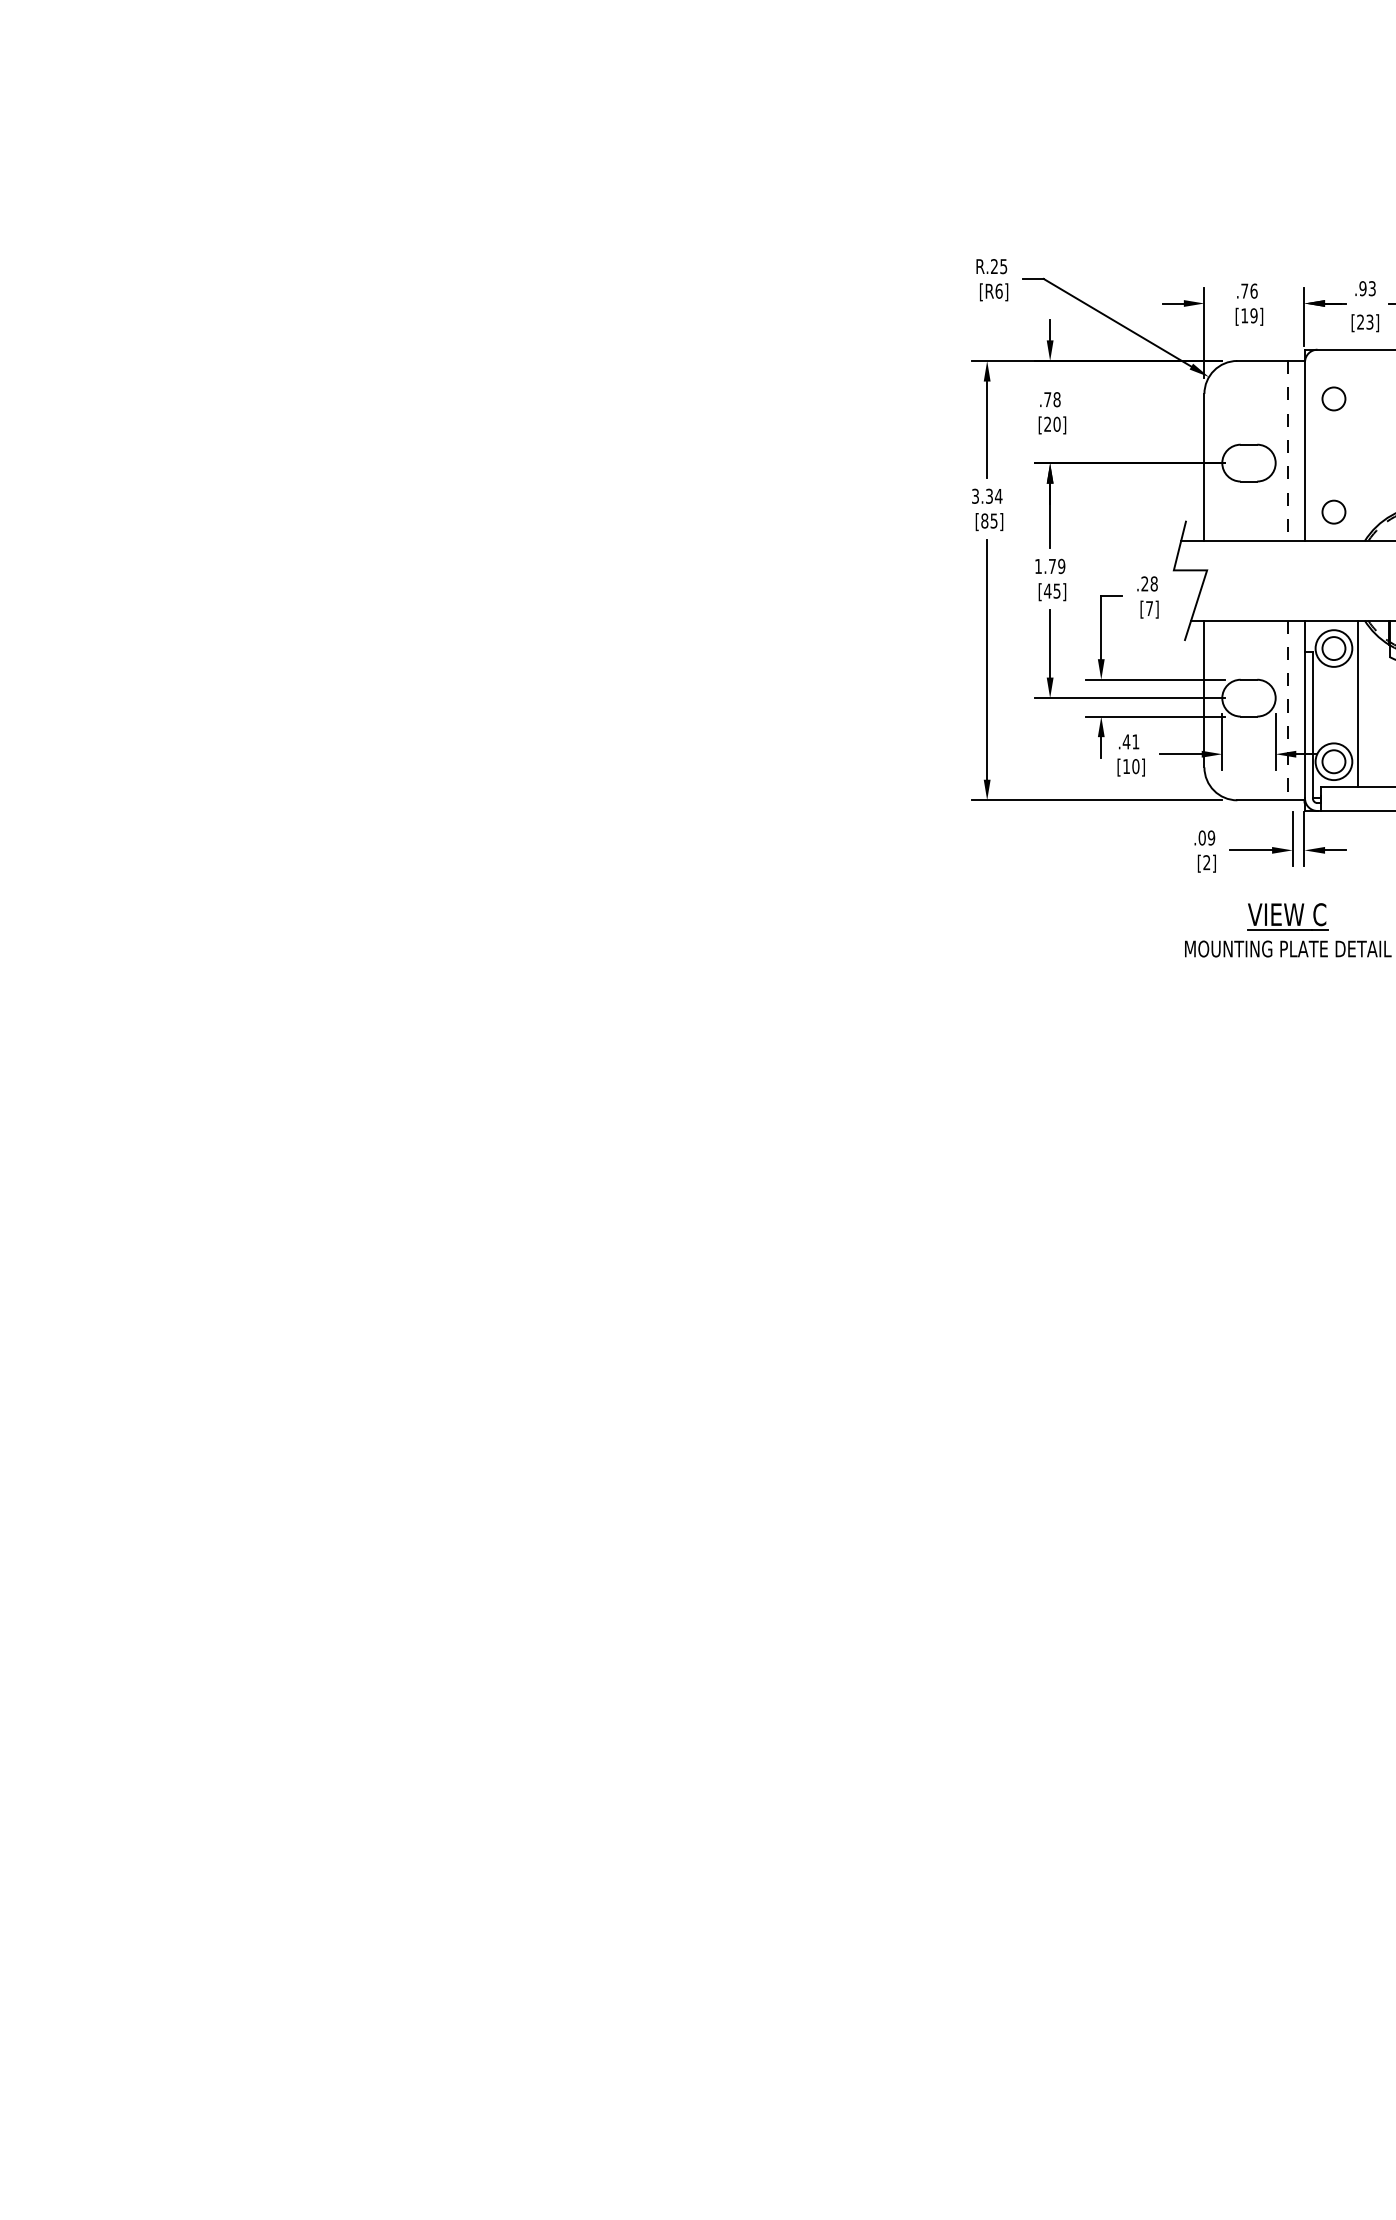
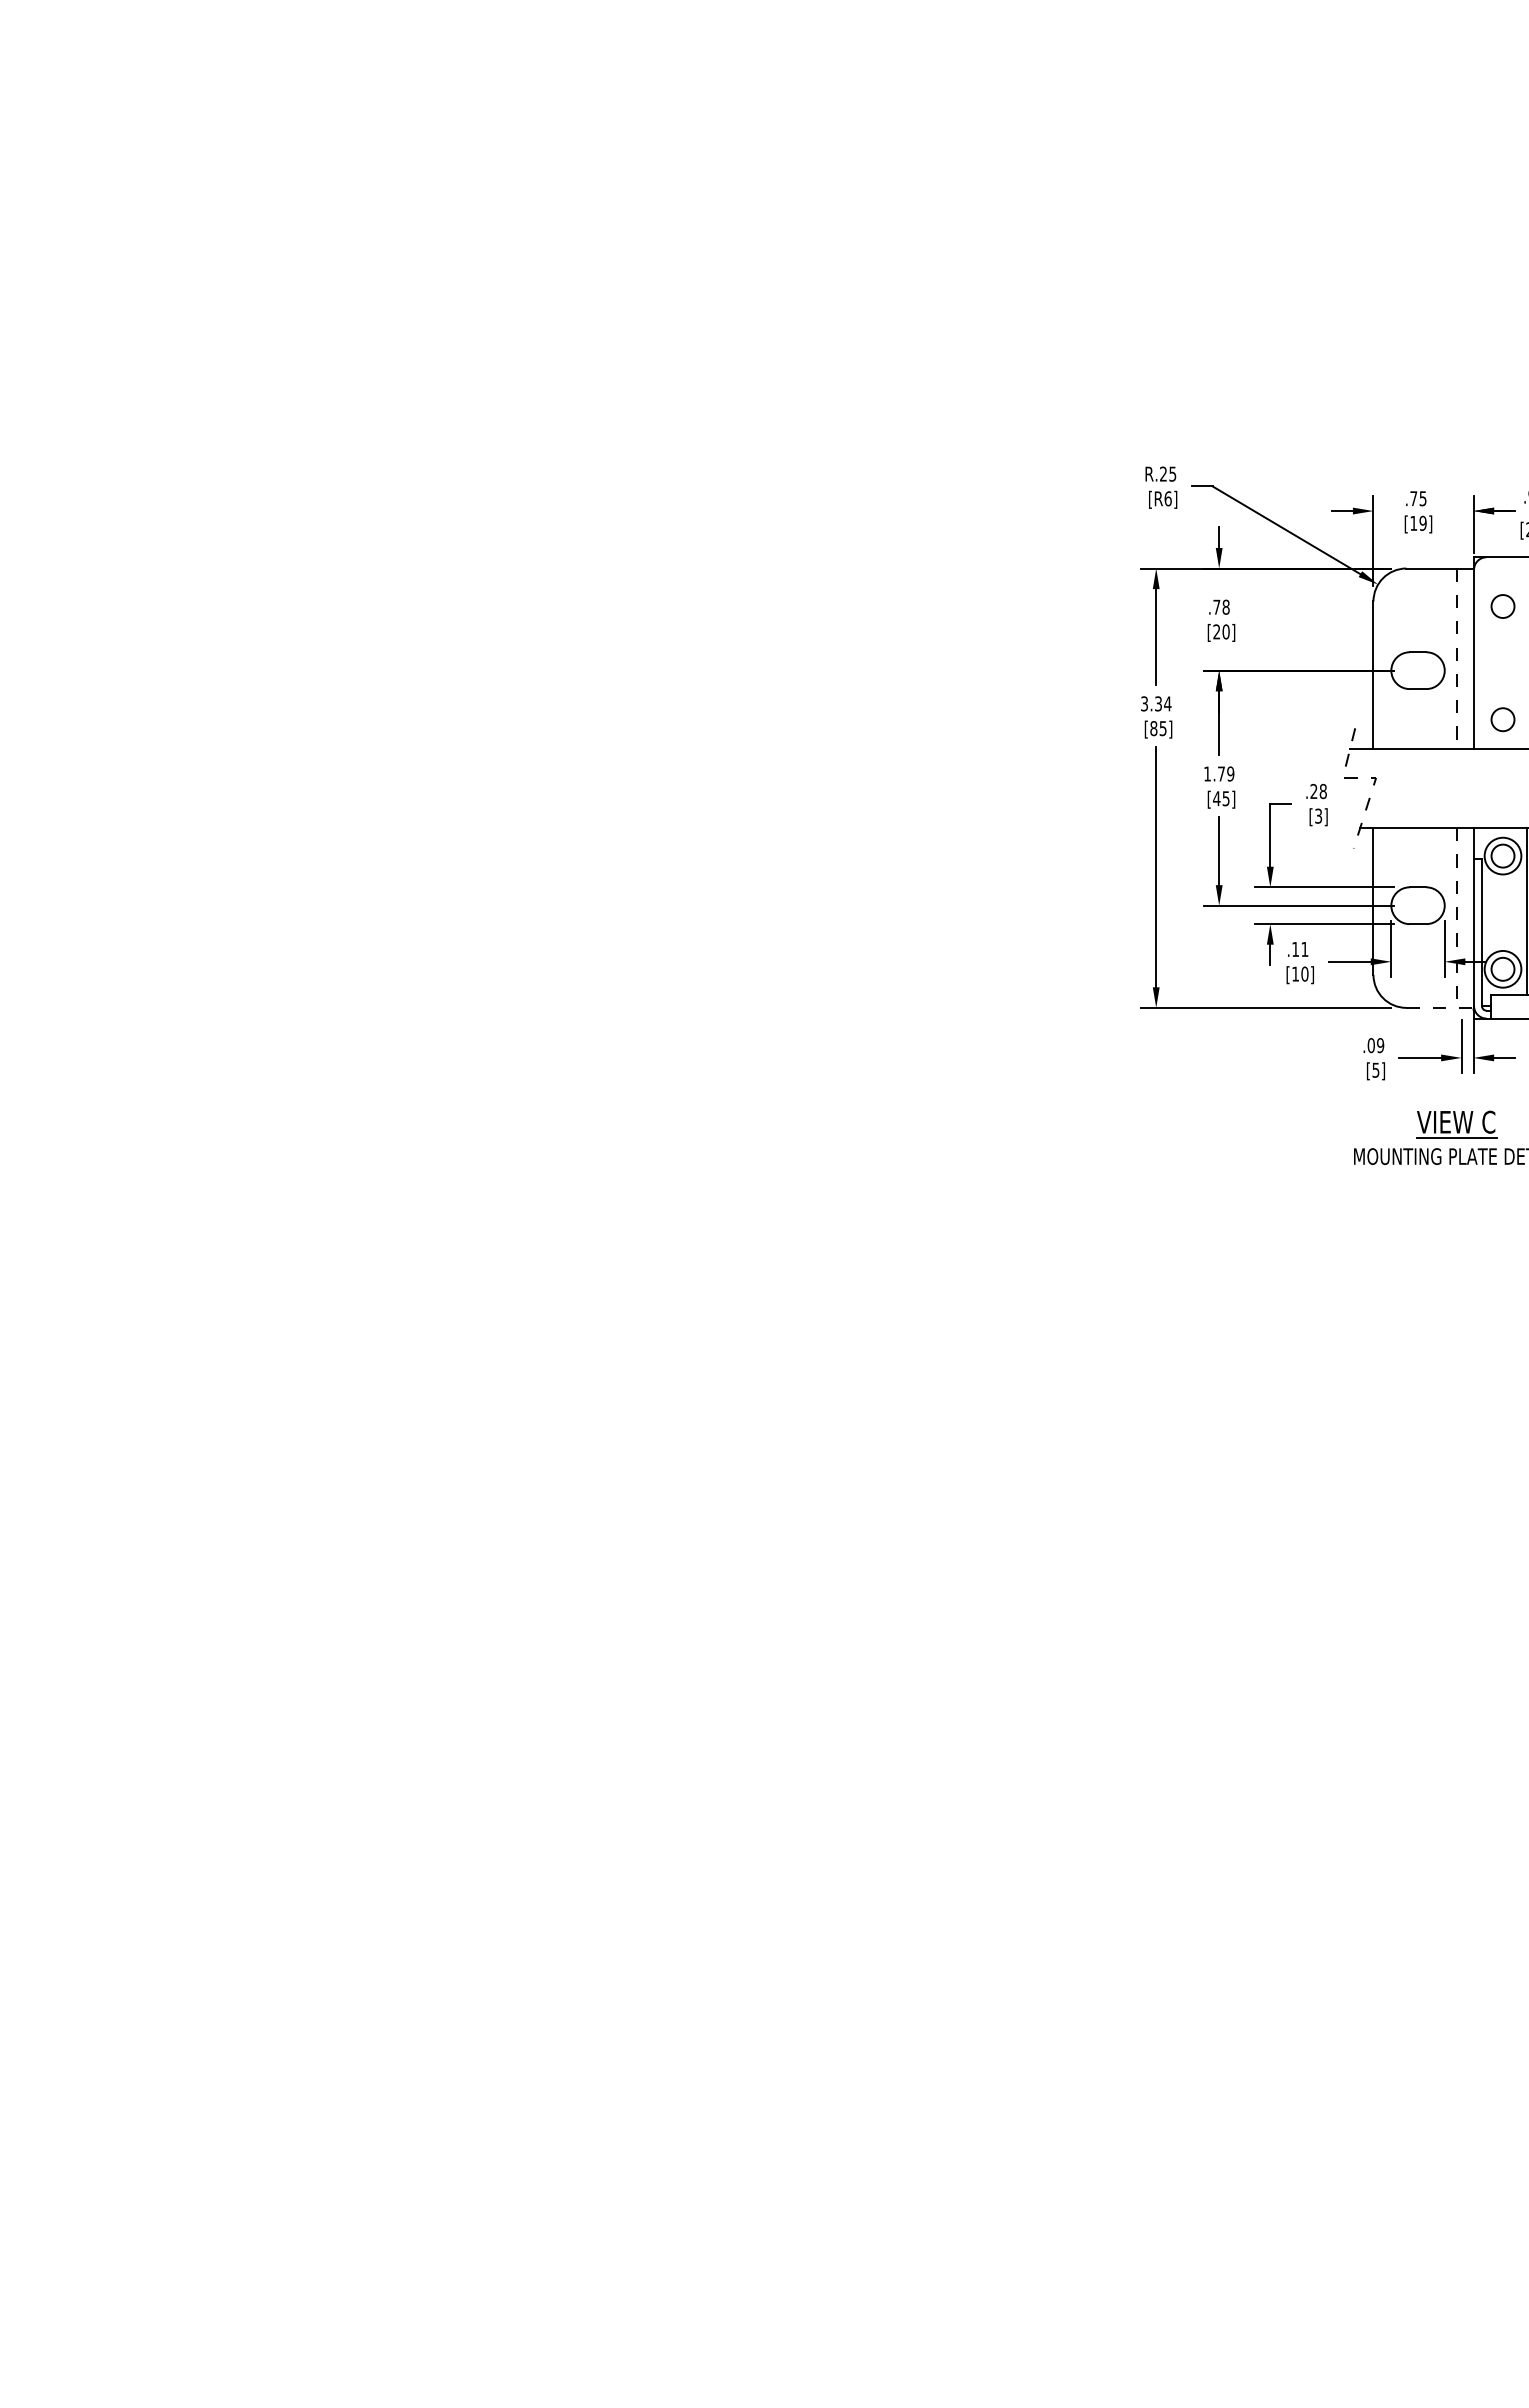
text: (1253, 290) -> (1422, 498), .76 -> .75
line: (1202, 569) -> (1371, 777), solid -> dashed
text: (1149, 607) -> (1318, 815), [7] -> [3]
text: (1126, 741) -> (1295, 949), .41 -> .11
line: (1270, 799) -> (1439, 1007), solid -> dashed
text: (1206, 861) -> (1375, 1069), [2] -> [5]

